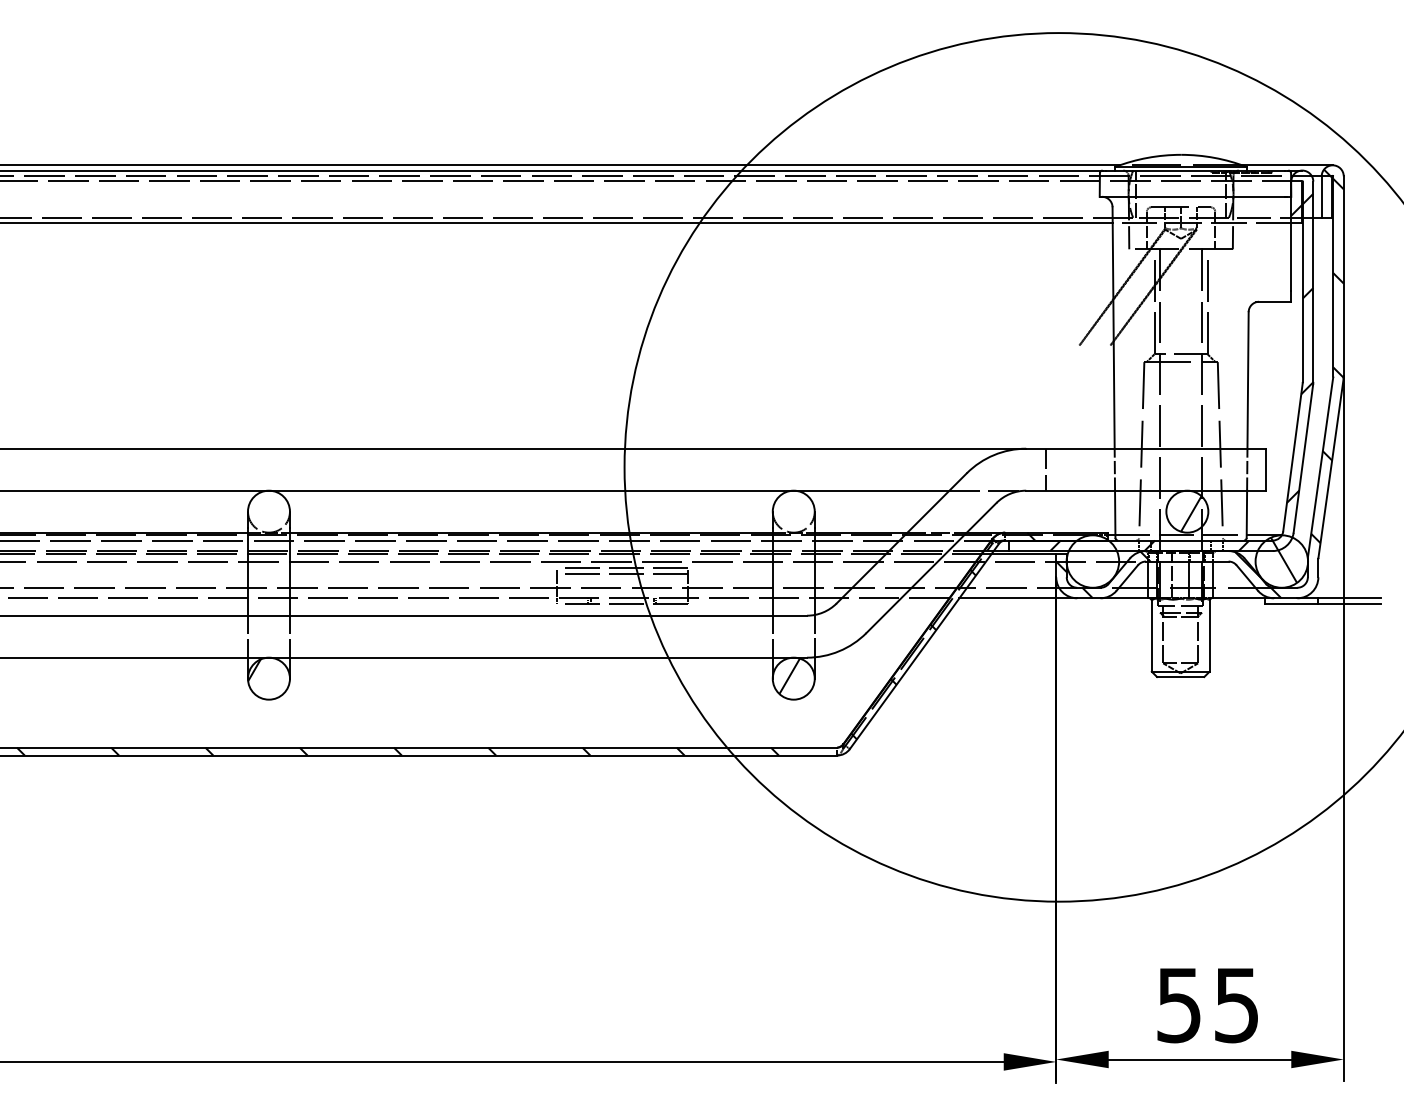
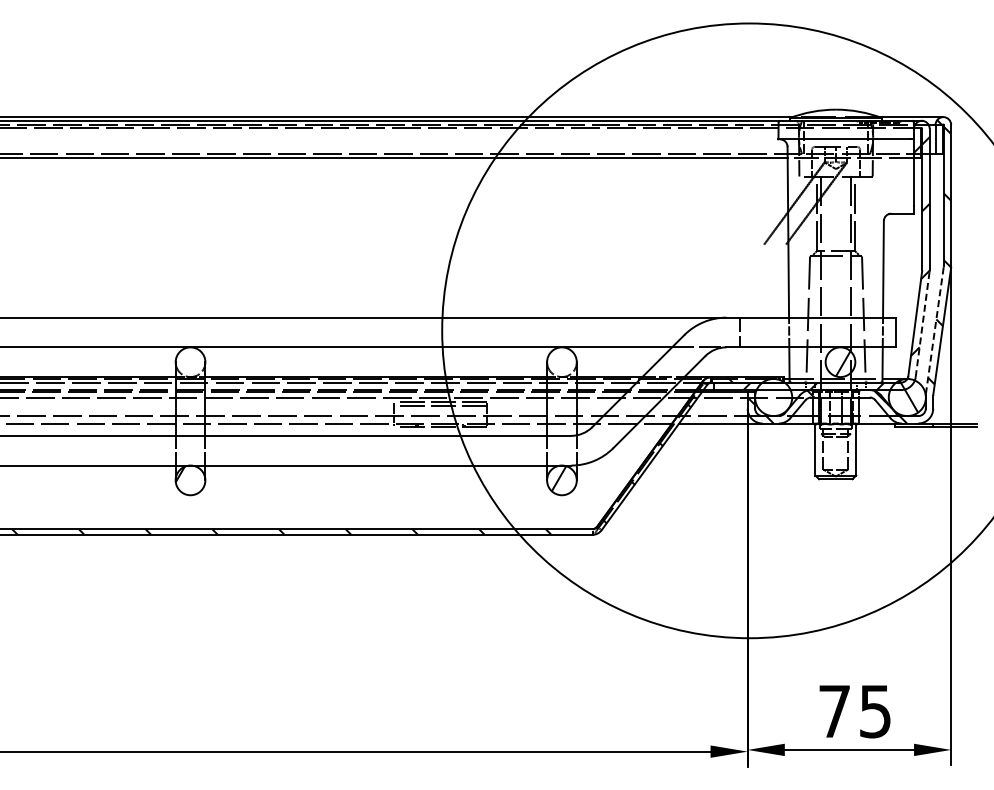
line: (1303, 458) -> (922, 324), solid -> dashed
line: (1320, 466) -> (934, 330), solid -> dashed
text: (1178, 1005) -> (834, 711), 55 -> 75

